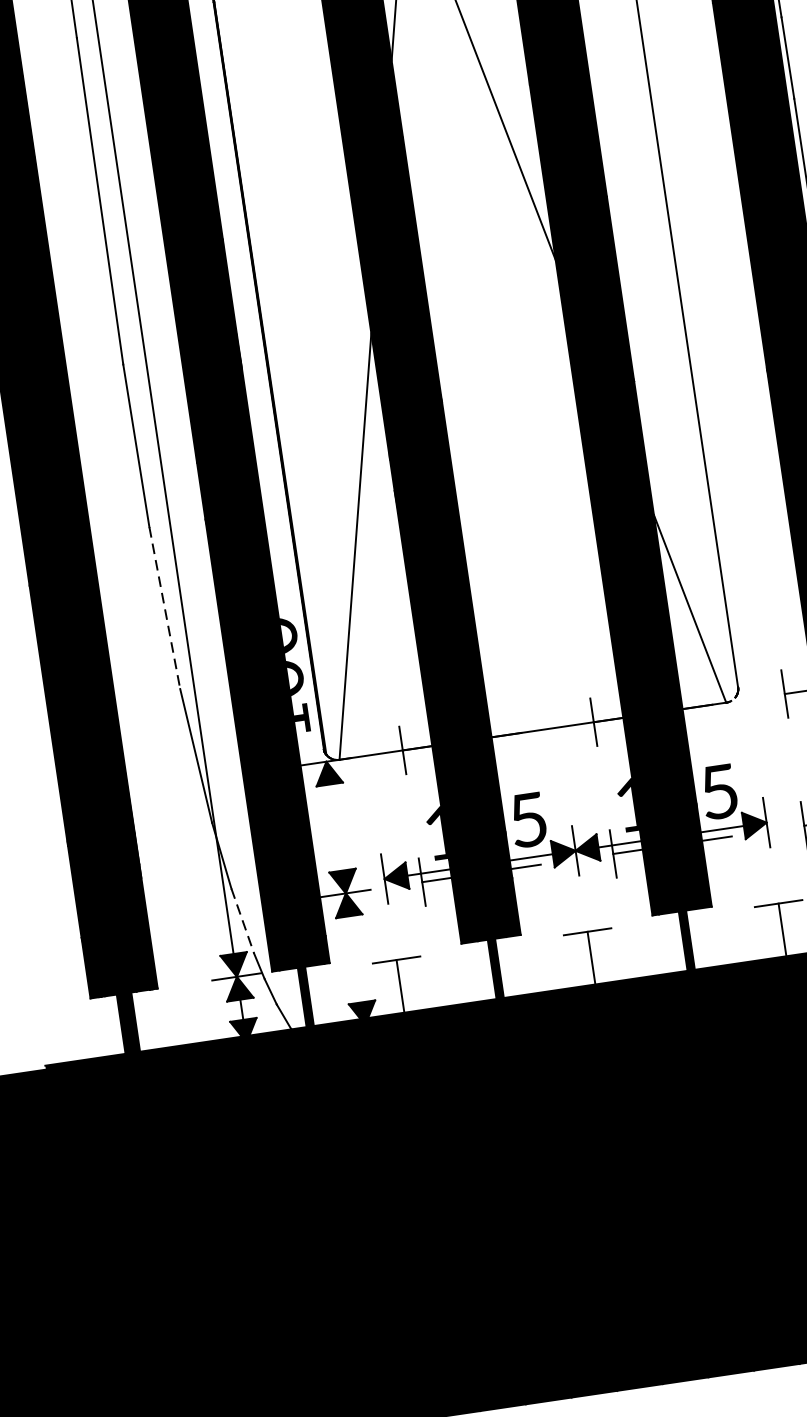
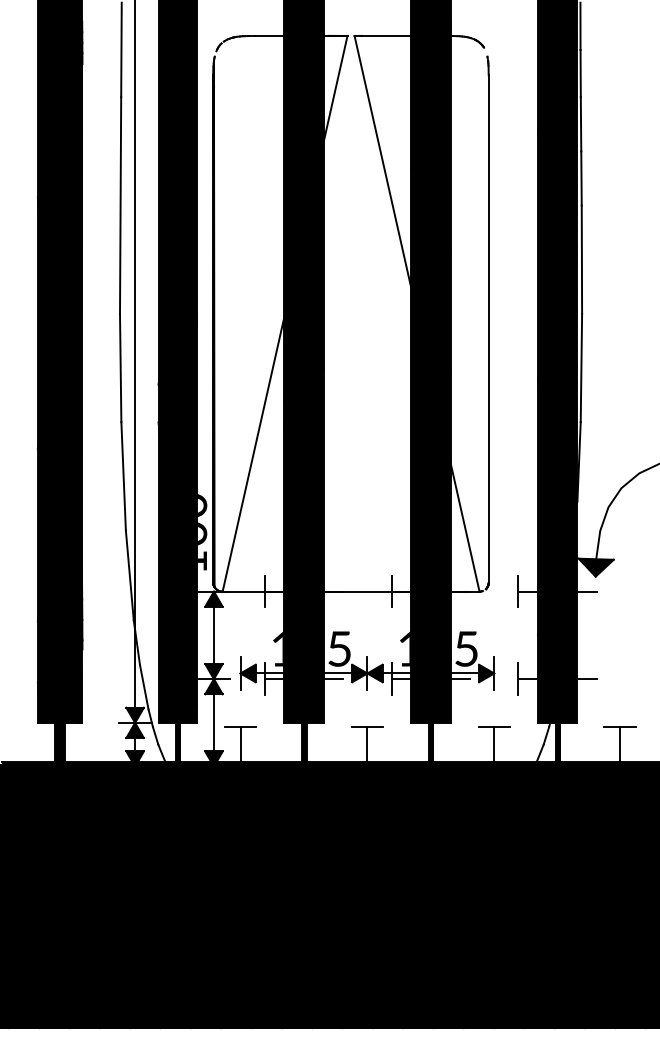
line: (164, 608) -> (123, 476), dashed -> solid
line: (335, 826) -> (213, 634), added
line: (243, 921) -> (144, 687), dashed -> solid
line: (354, 958) -> (213, 722), added

